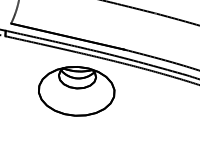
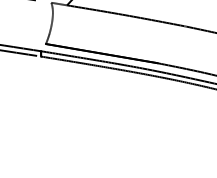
part: (76, 90) -> (112, 105), removed

